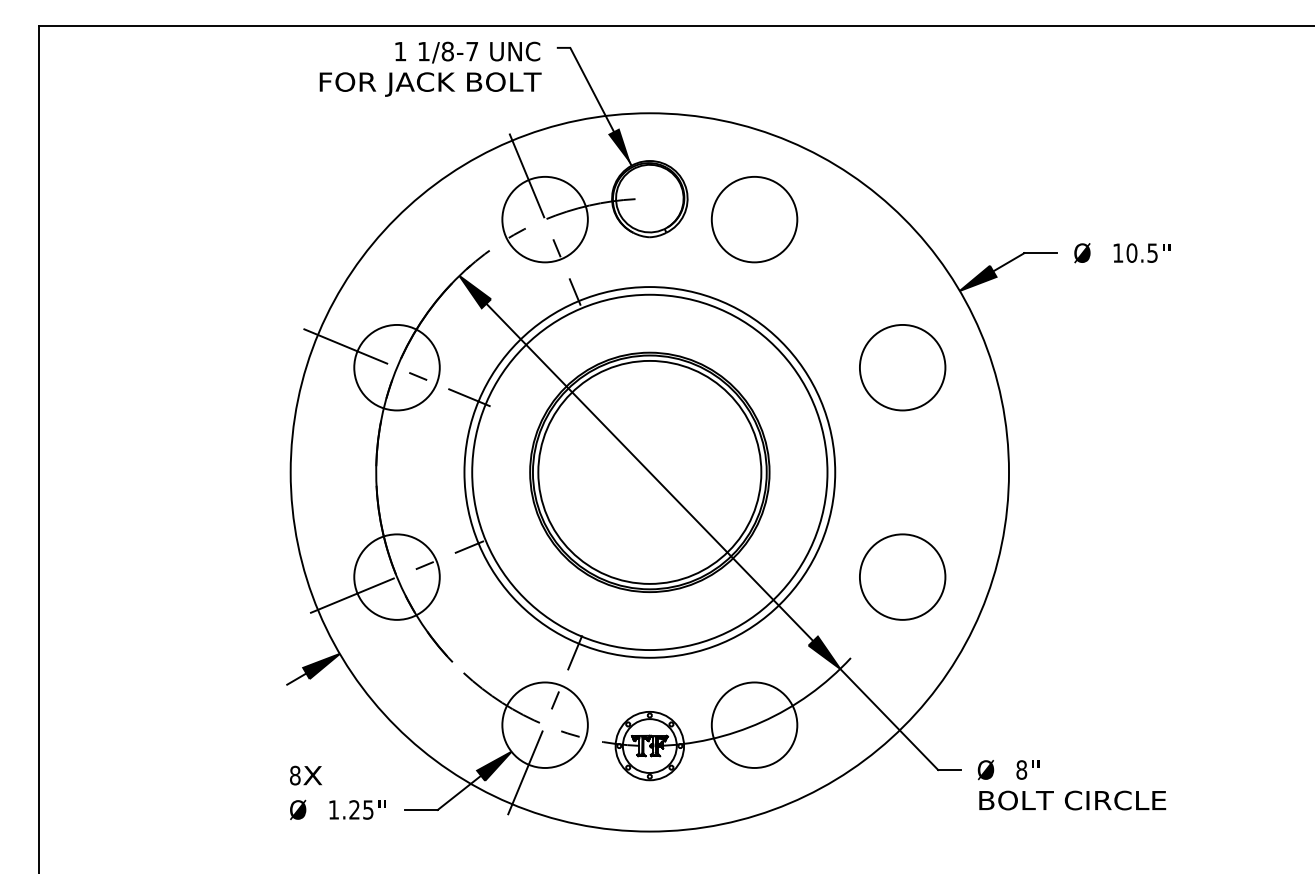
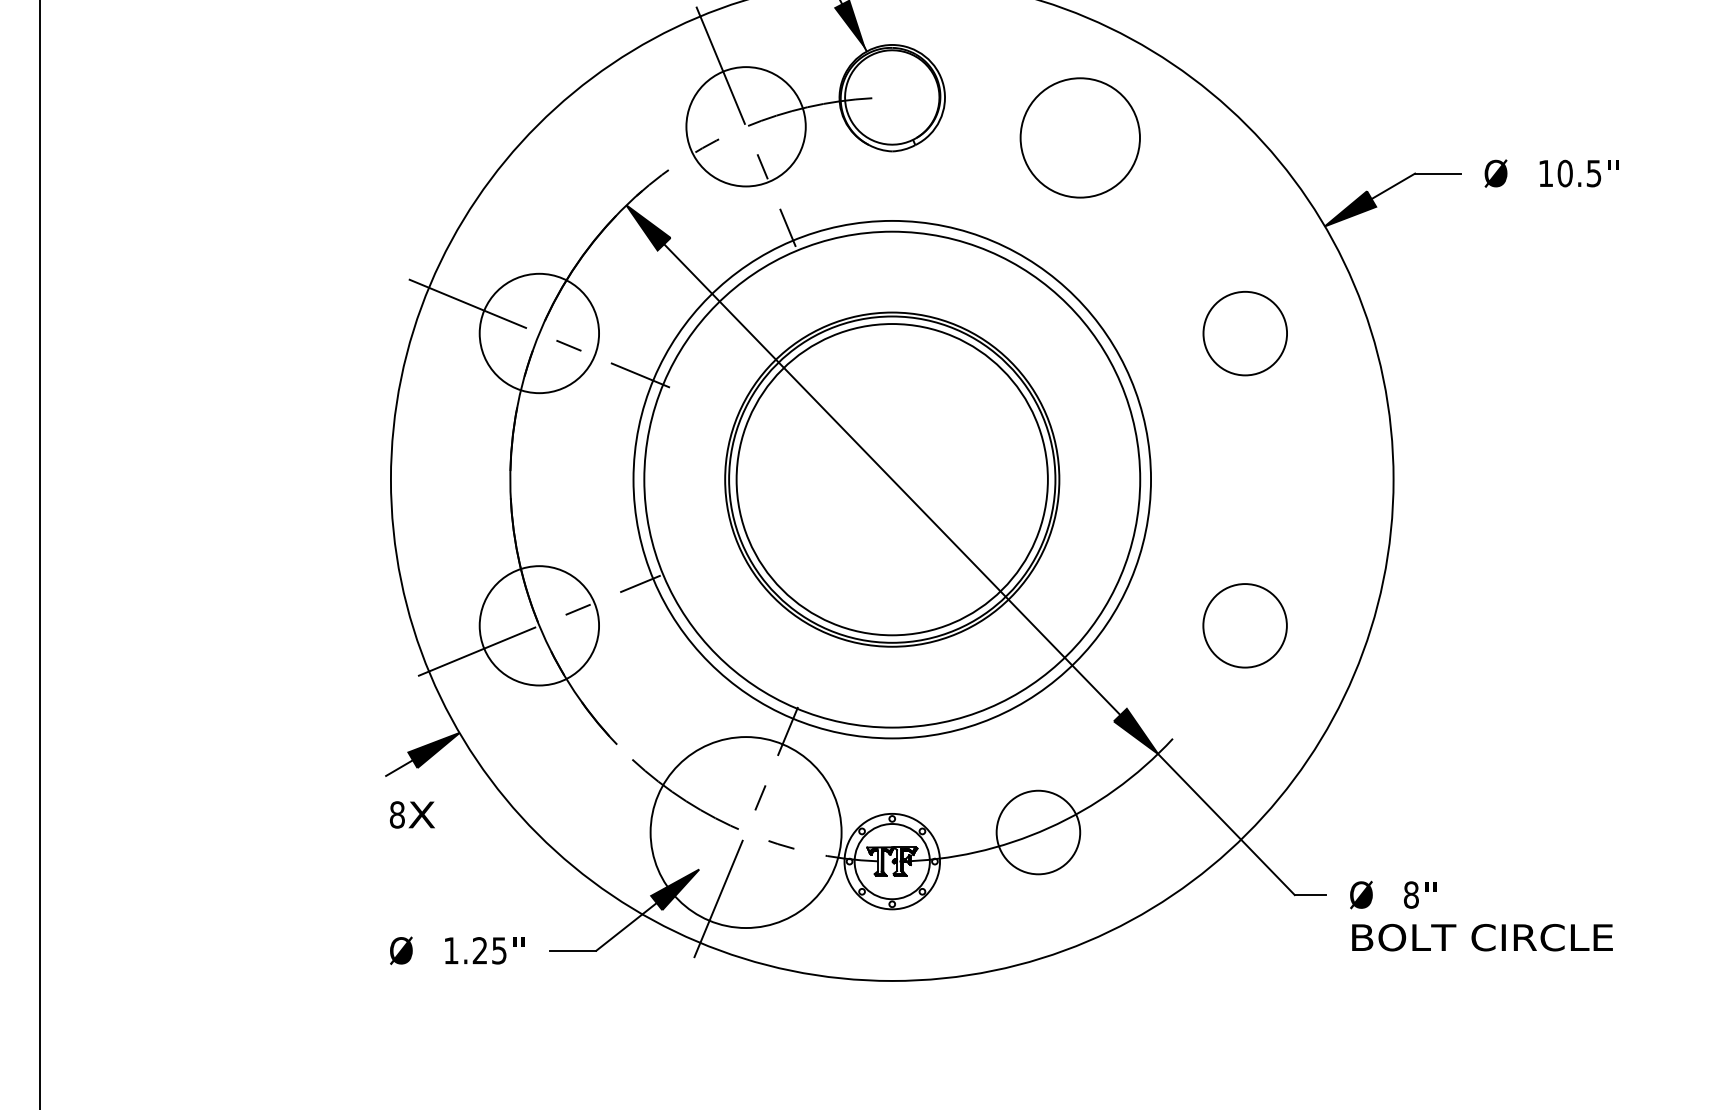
circle: (754, 219) -> (1080, 137), moved
circle: (902, 367) -> (1244, 333), size x0.7
circle: (902, 576) -> (1244, 624), size x0.7
circle: (544, 724) -> (745, 831), size x1.6
circle: (754, 724) -> (1038, 831), size x0.7
text: (305, 775) -> (411, 814), moved

